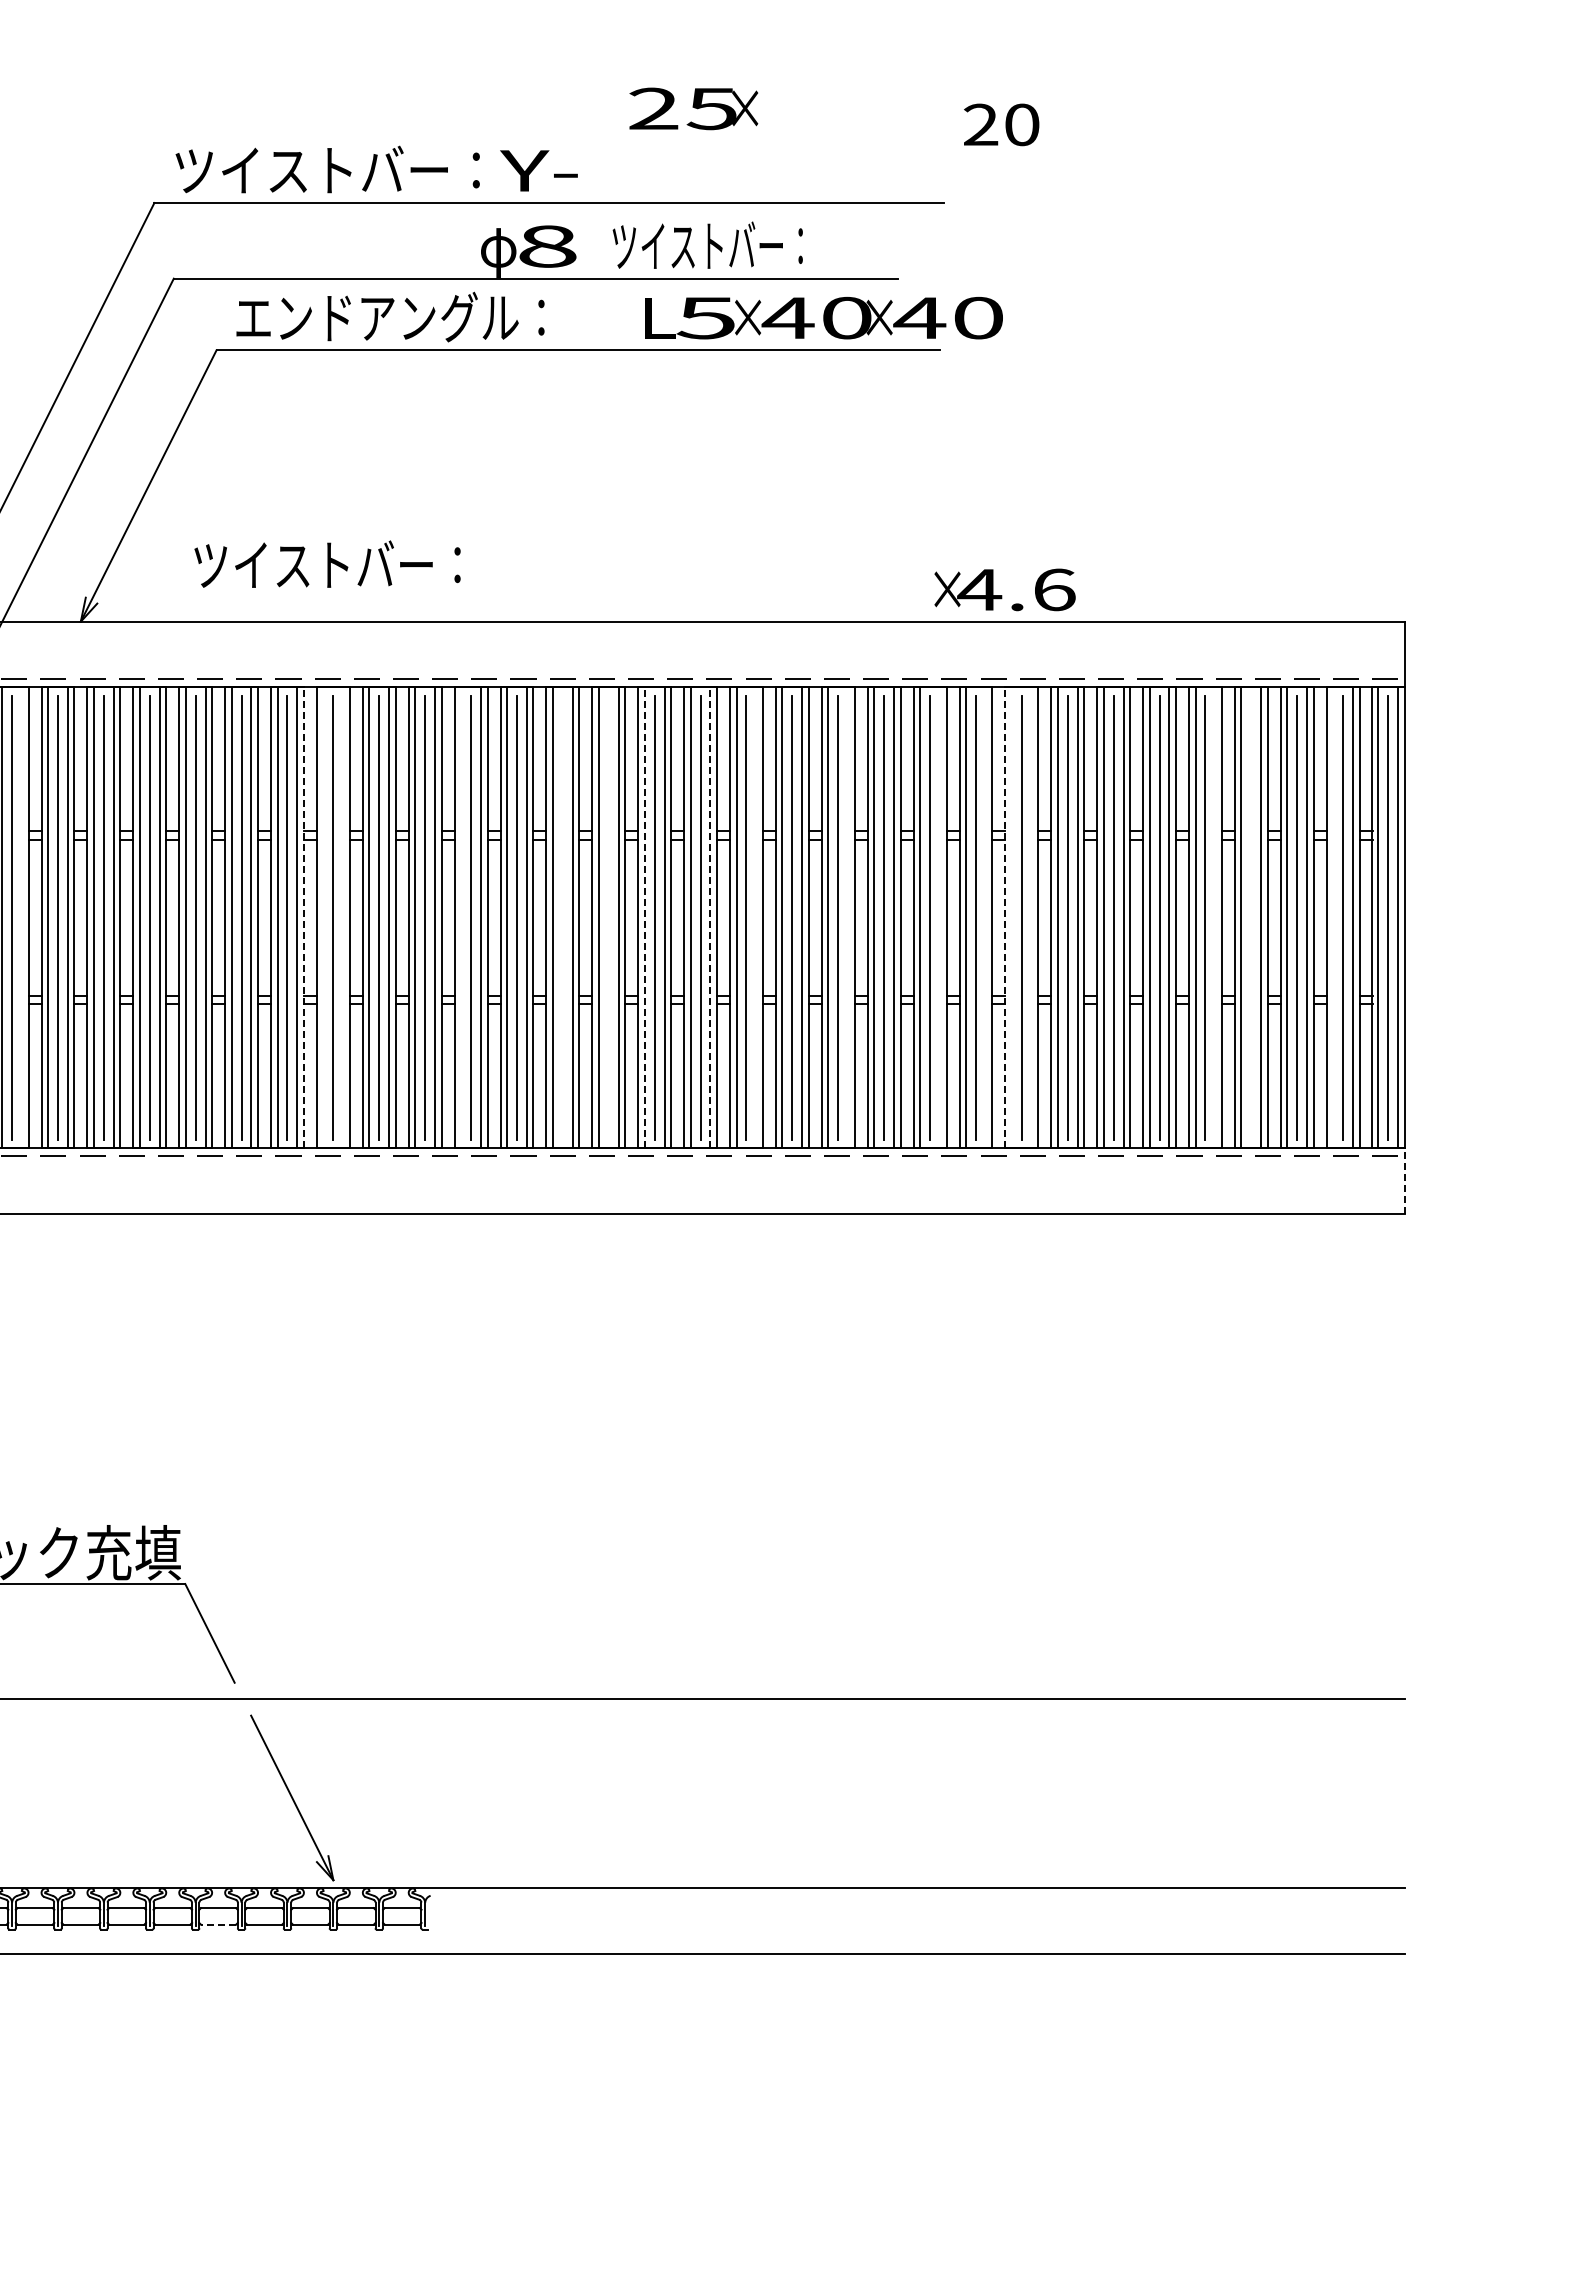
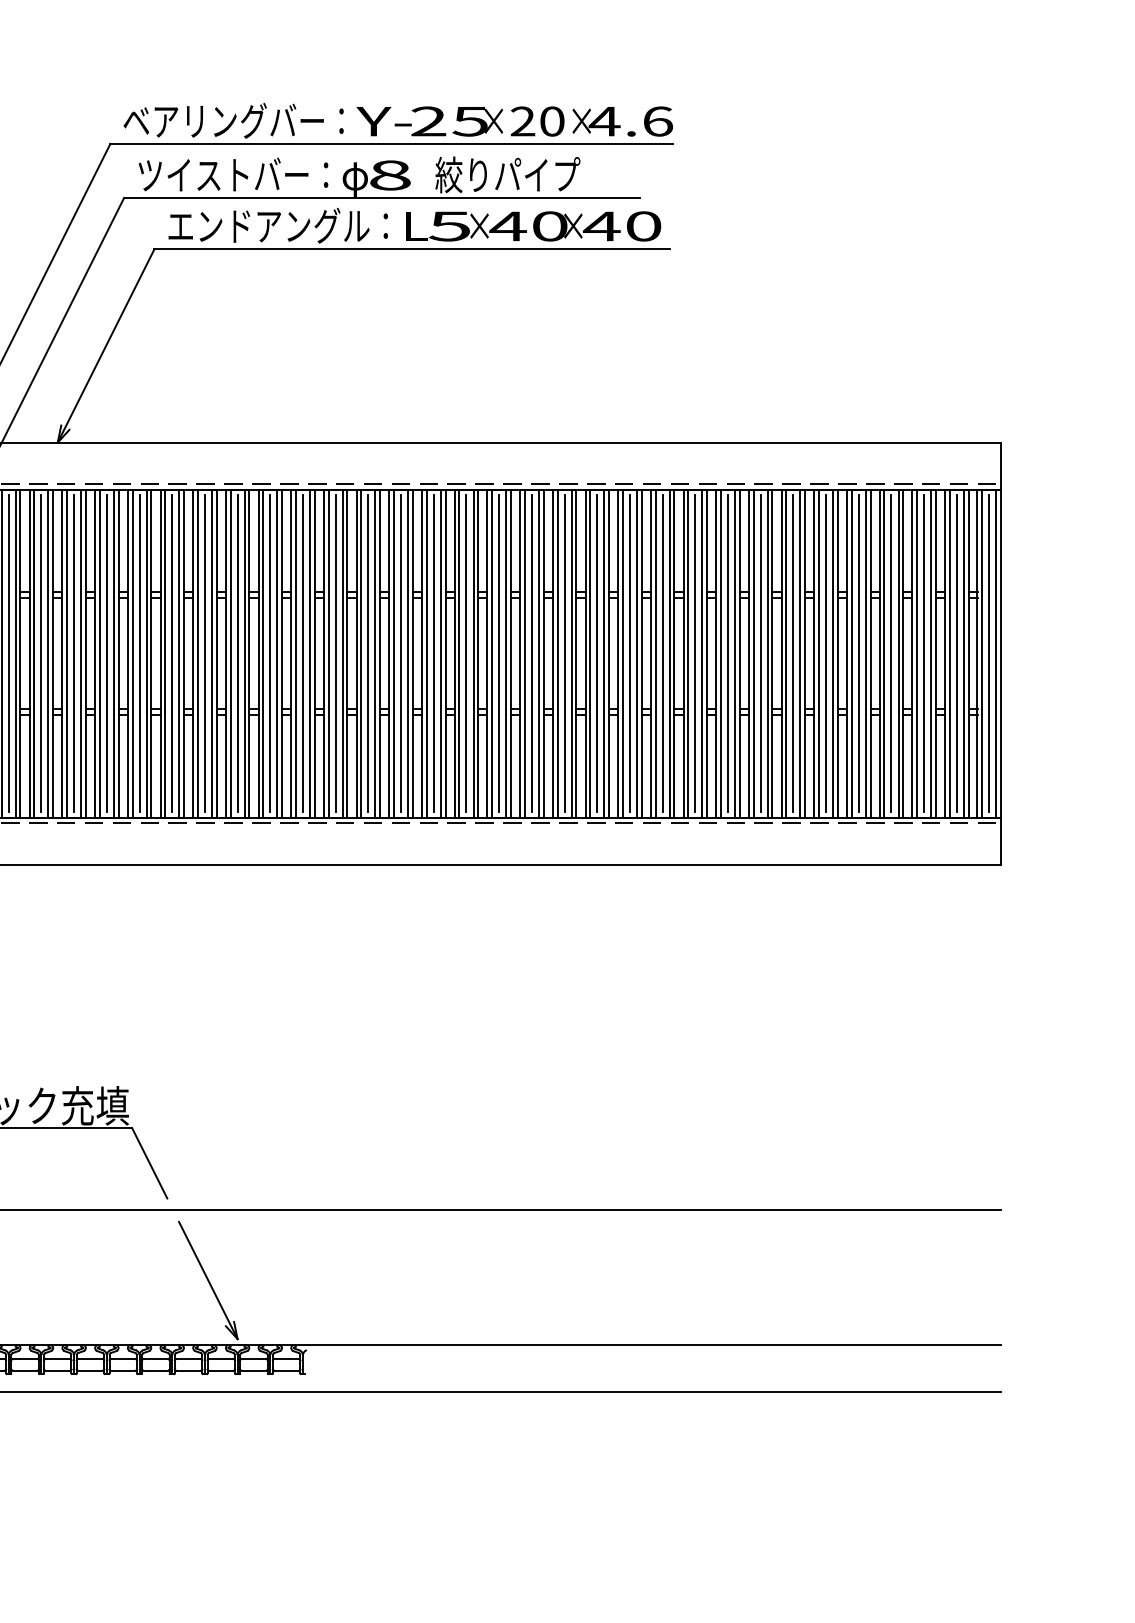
text: (693, 108) -> (457, 121), moved
text: (1001, 124) -> (537, 121), moved
text: (327, 169) -> (233, 120), ツイストバー： -> ベアリングバー：
text: (712, 245) -> (507, 174), ツイストバー： -> 絞りパイプ
text: (823, 318) -> (533, 226), moved
text: (327, 563) -> (233, 173), moved
text: (1004, 589) -> (622, 121), moved
line: (21, 917) -> (15, 653), added
line: (303, 917) -> (216, 653), dashed -> solid
line: (323, 917) -> (230, 653), added
line: (343, 917) -> (244, 653), added
line: (461, 917) -> (328, 653), added
line: (562, 917) -> (400, 653), added
line: (608, 917) -> (433, 653), added
line: (644, 917) -> (459, 653), dashed -> solid
line: (710, 917) -> (506, 653), dashed -> solid
line: (756, 917) -> (539, 653), added
line: (848, 917) -> (604, 653), added
line: (939, 917) -> (669, 653), added
line: (985, 917) -> (702, 653), added
line: (1005, 917) -> (716, 653), dashed -> solid
line: (1011, 917) -> (720, 653), added
line: (1031, 917) -> (734, 653), added
line: (1215, 917) -> (865, 653), added
line: (1251, 917) -> (891, 653), added
line: (1333, 917) -> (950, 653), added
line: (1404, 1181) -> (1000, 841), dashed -> solid
line: (218, 1924) -> (155, 1370), dashed -> solid

